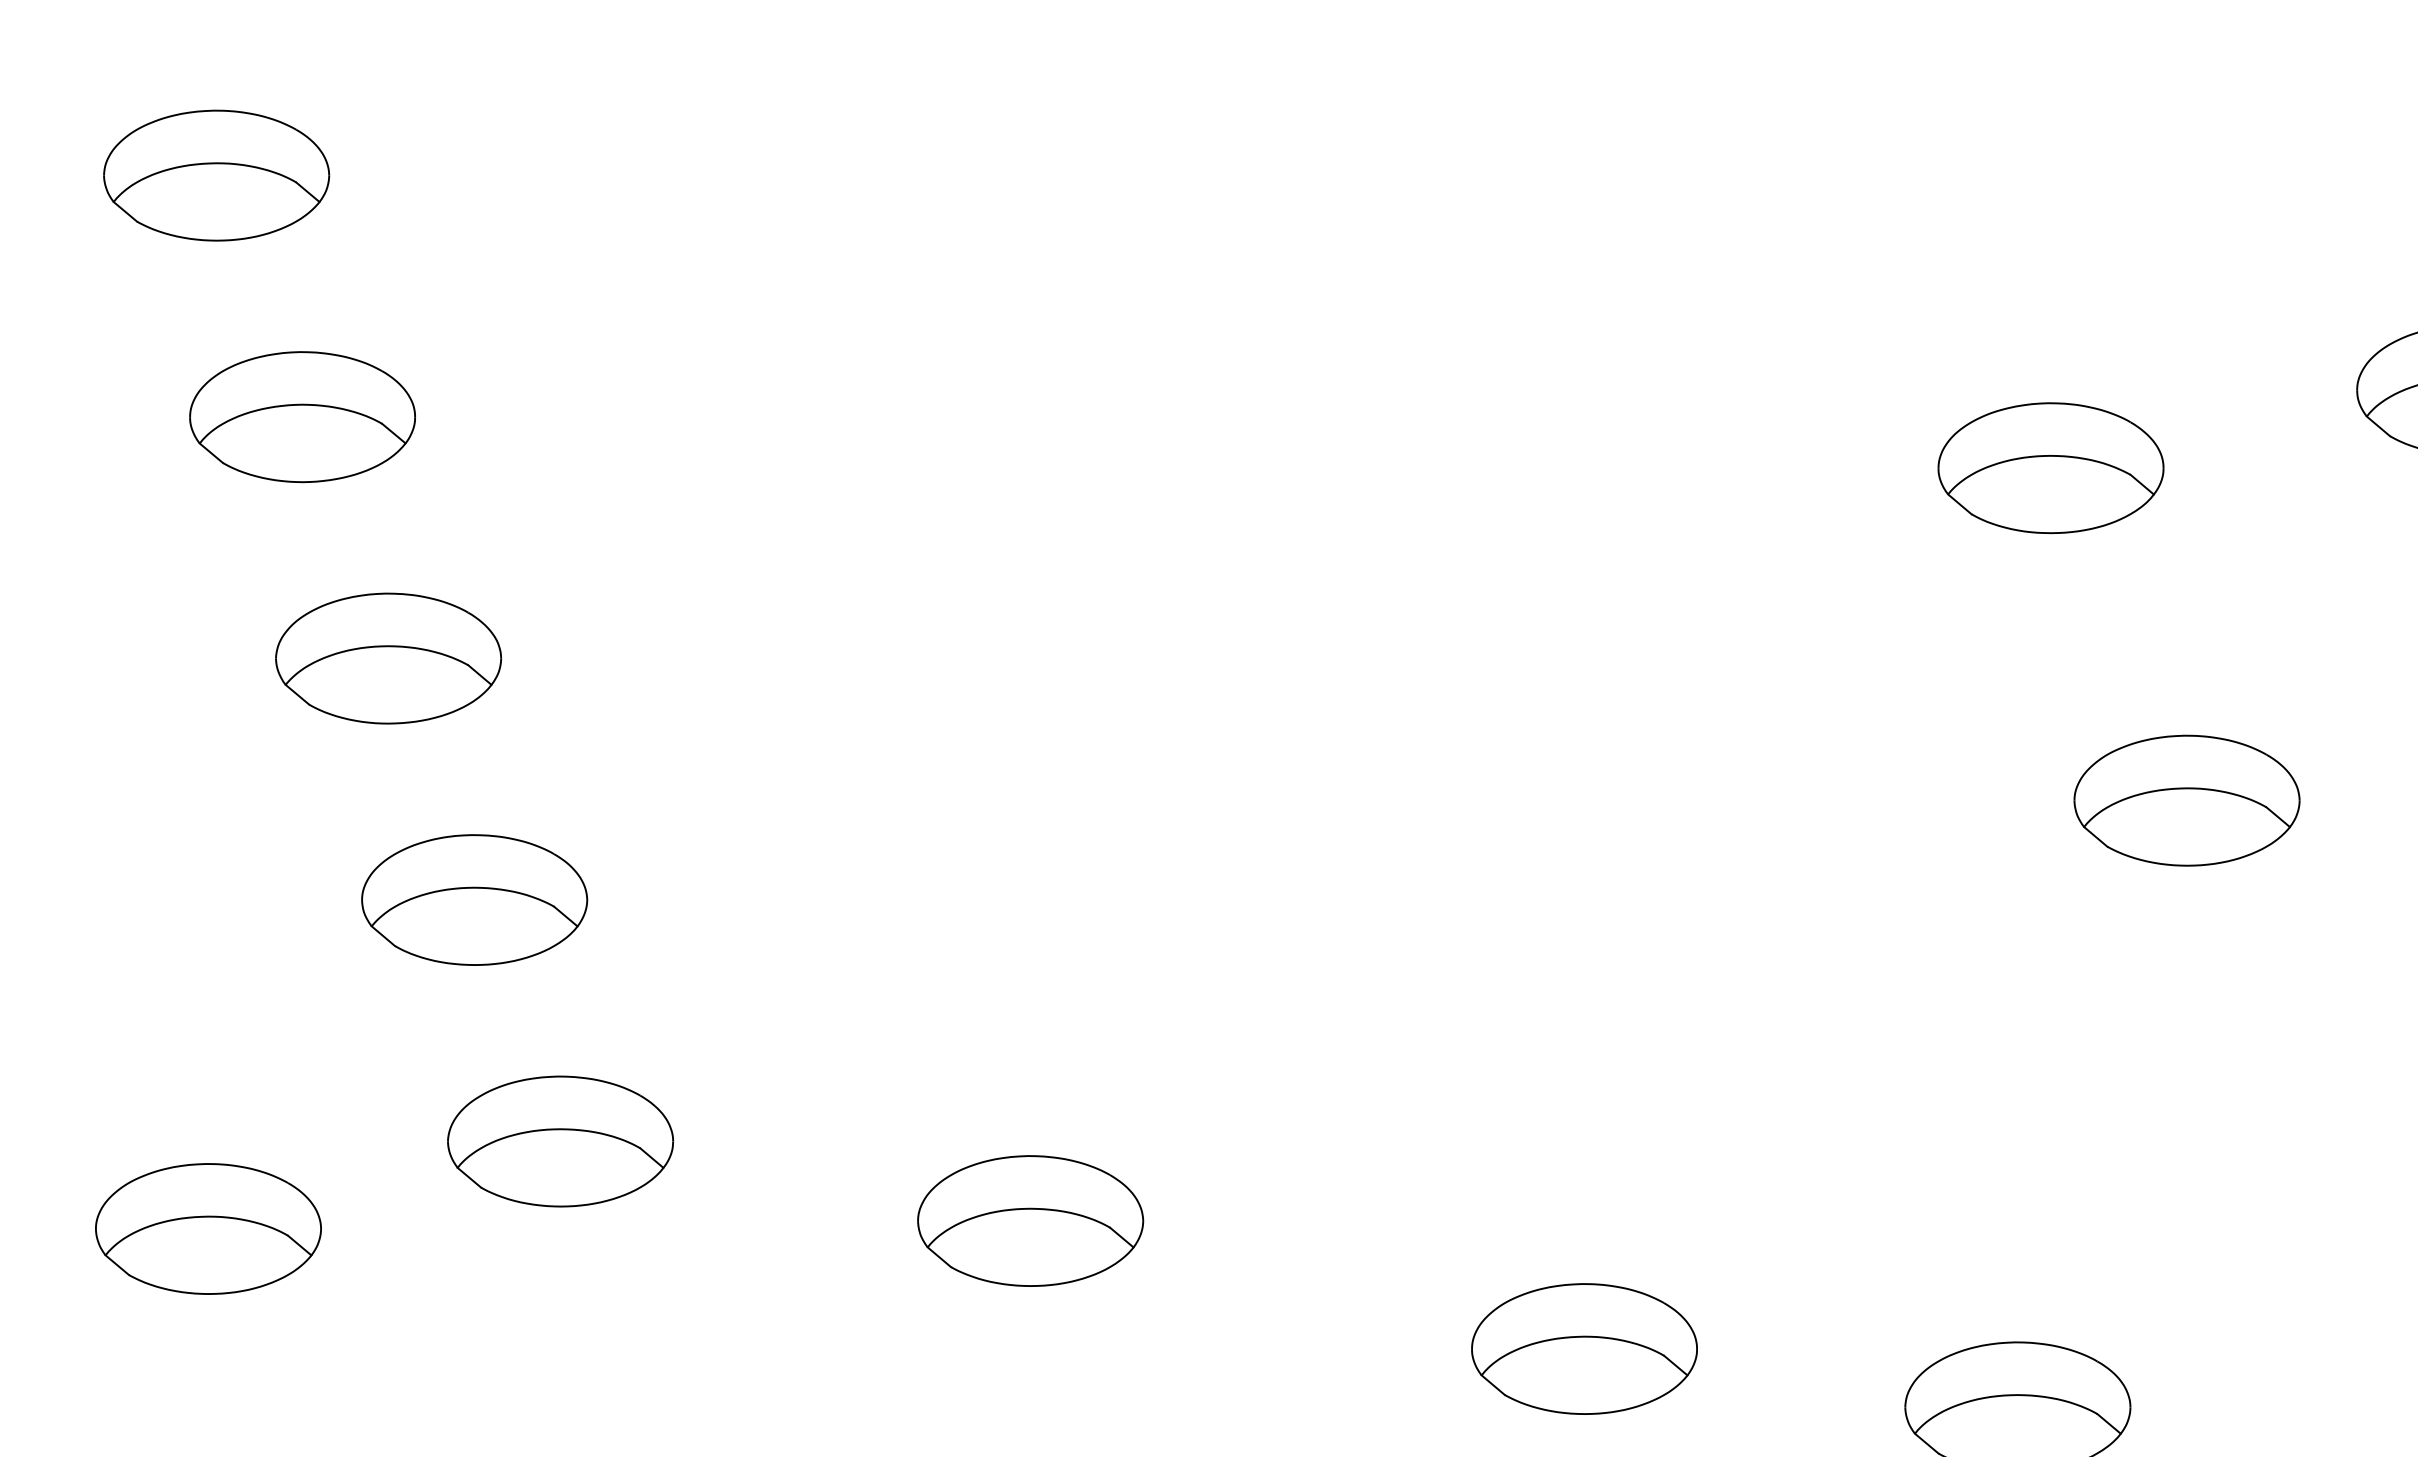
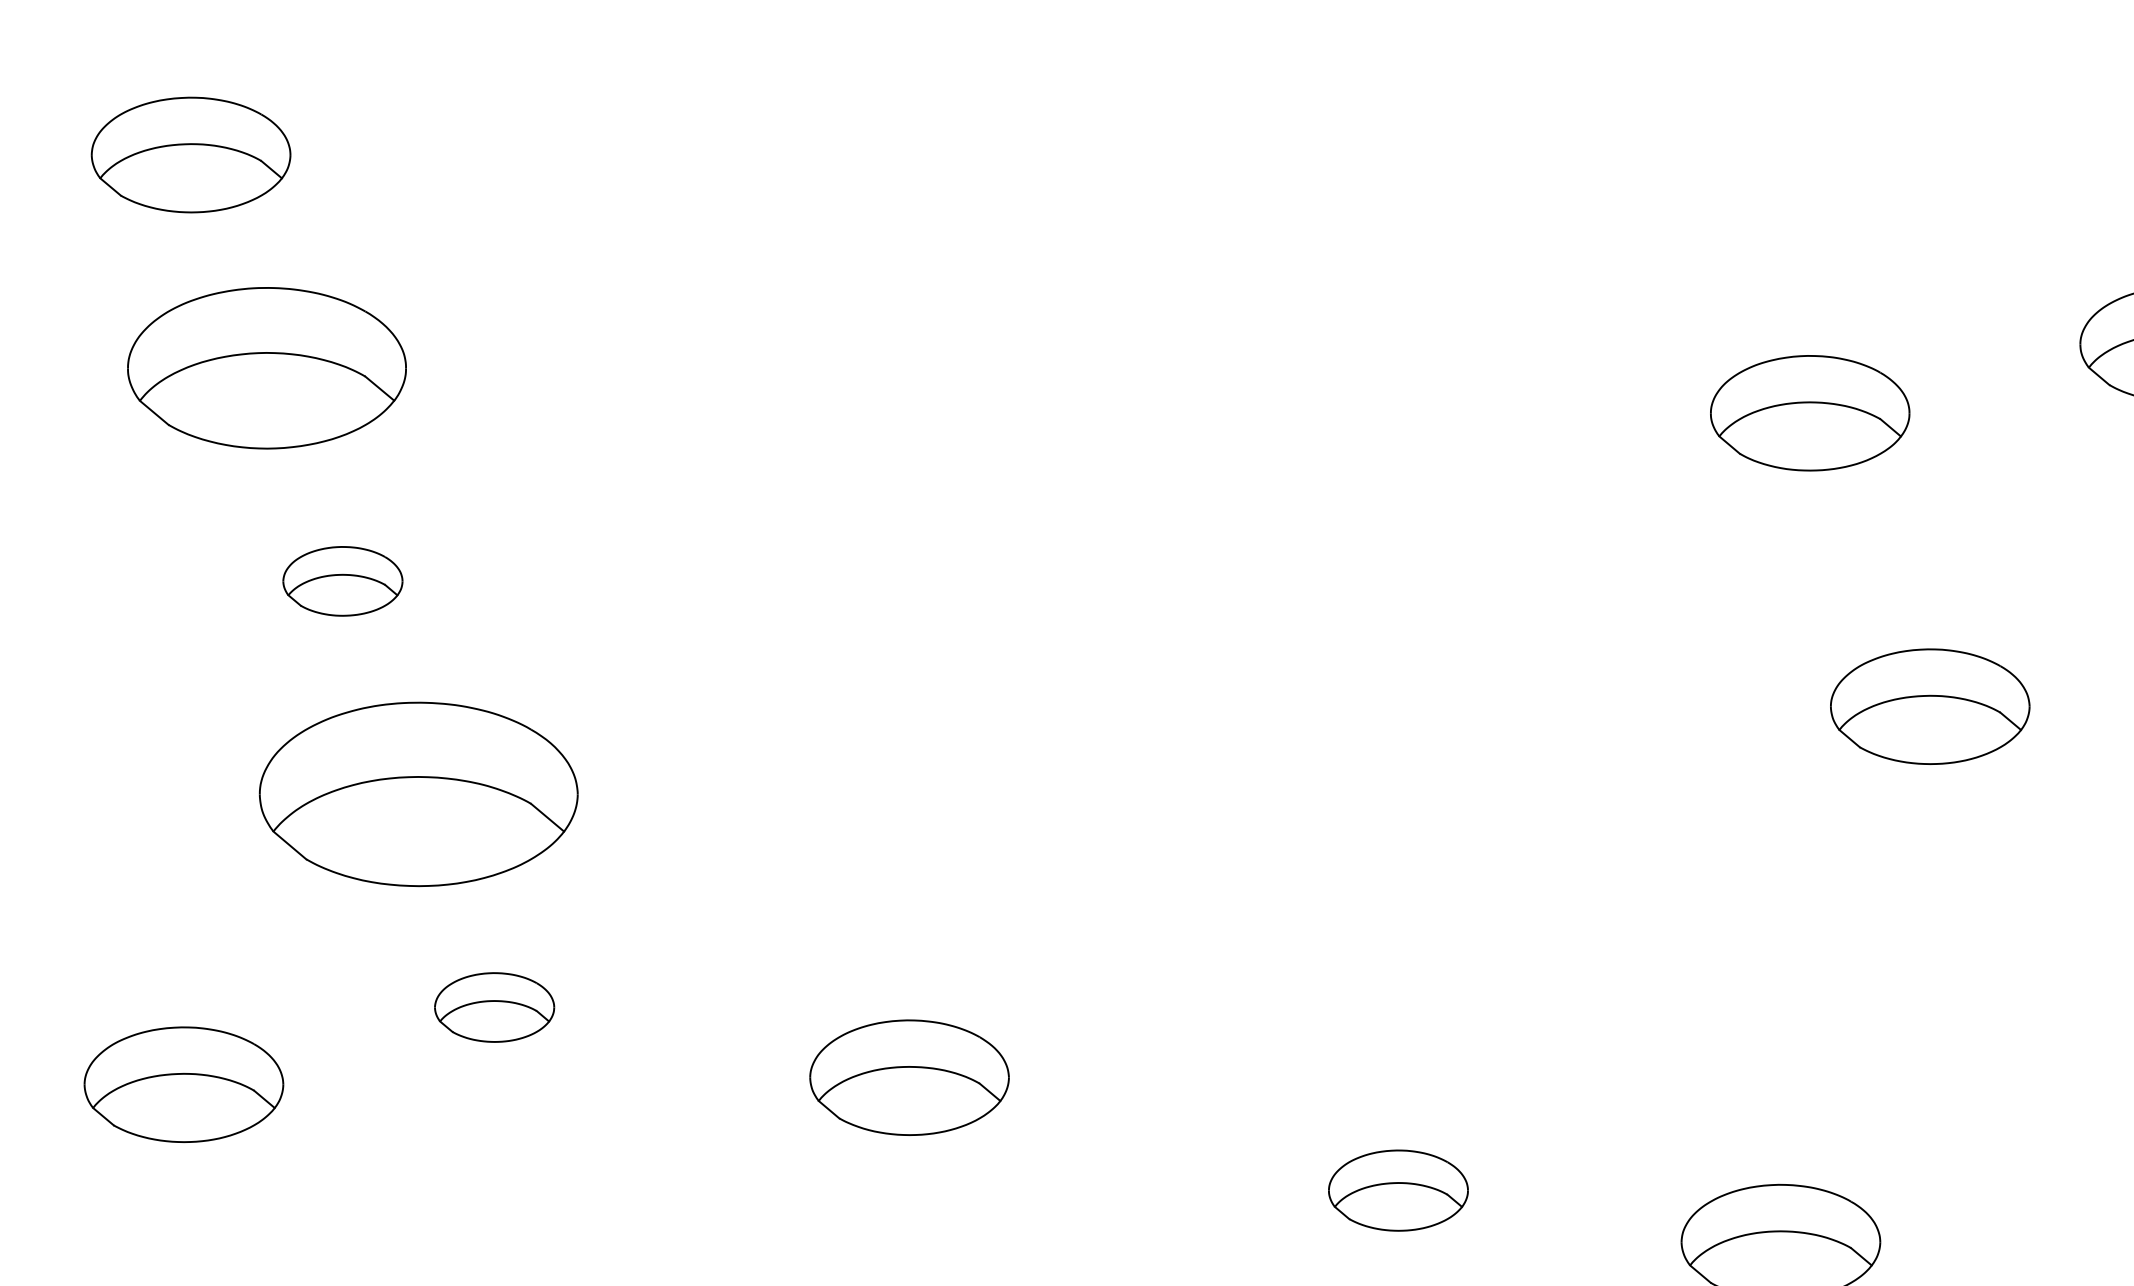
part: (302, 416) -> (266, 367), size x1.4
part: (388, 658) -> (342, 581), size x0.6
part: (474, 900) -> (418, 794), size x1.6
part: (560, 1141) -> (494, 1007), size x0.6
part: (1584, 1348) -> (1398, 1190), size x0.7

